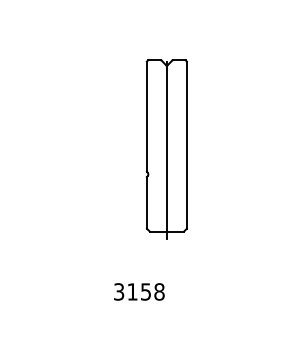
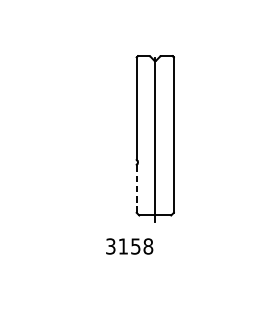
line: (146, 202) -> (136, 188), solid -> dashed
text: (139, 291) -> (129, 246), moved

